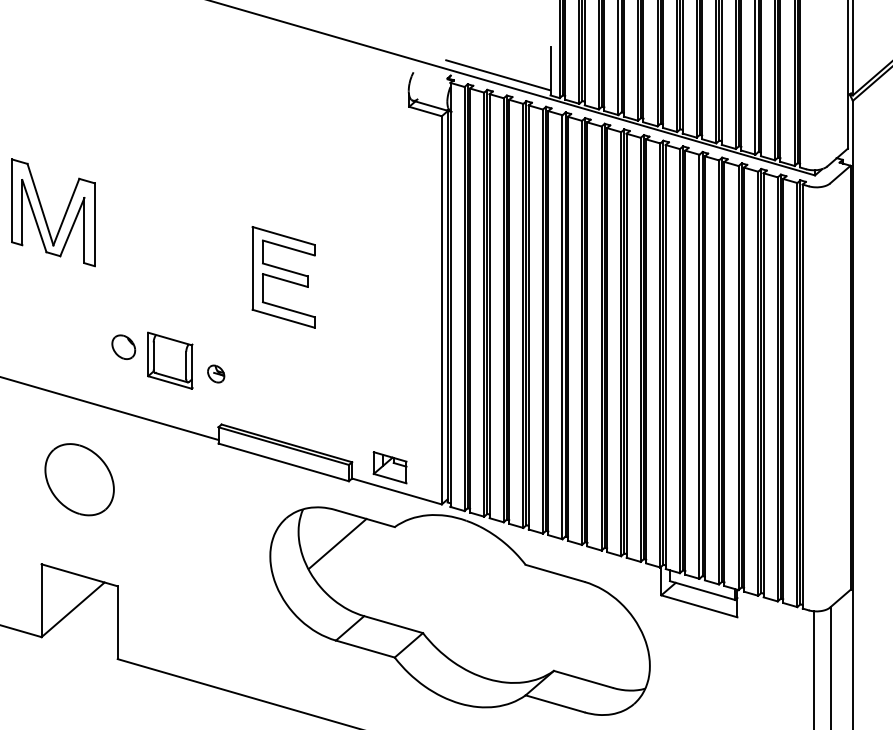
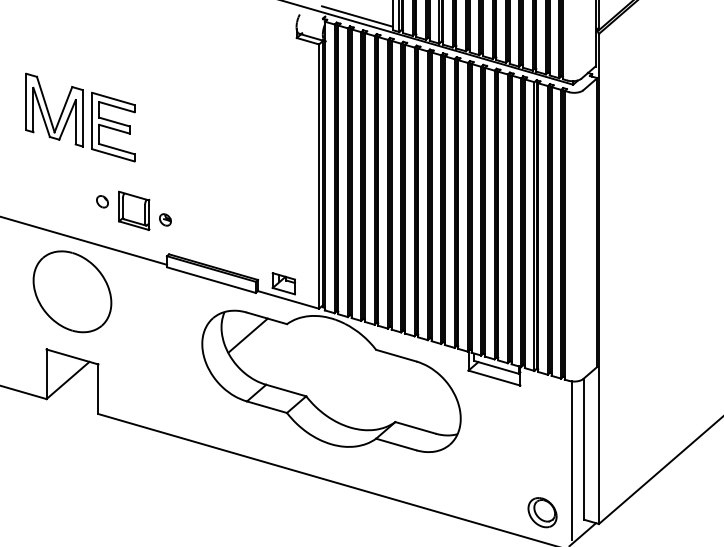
part: (283, 276) -> (113, 126), moved
part: (123, 346) -> (102, 201), size x0.71
part: (79, 479) -> (72, 291), size x1.67

